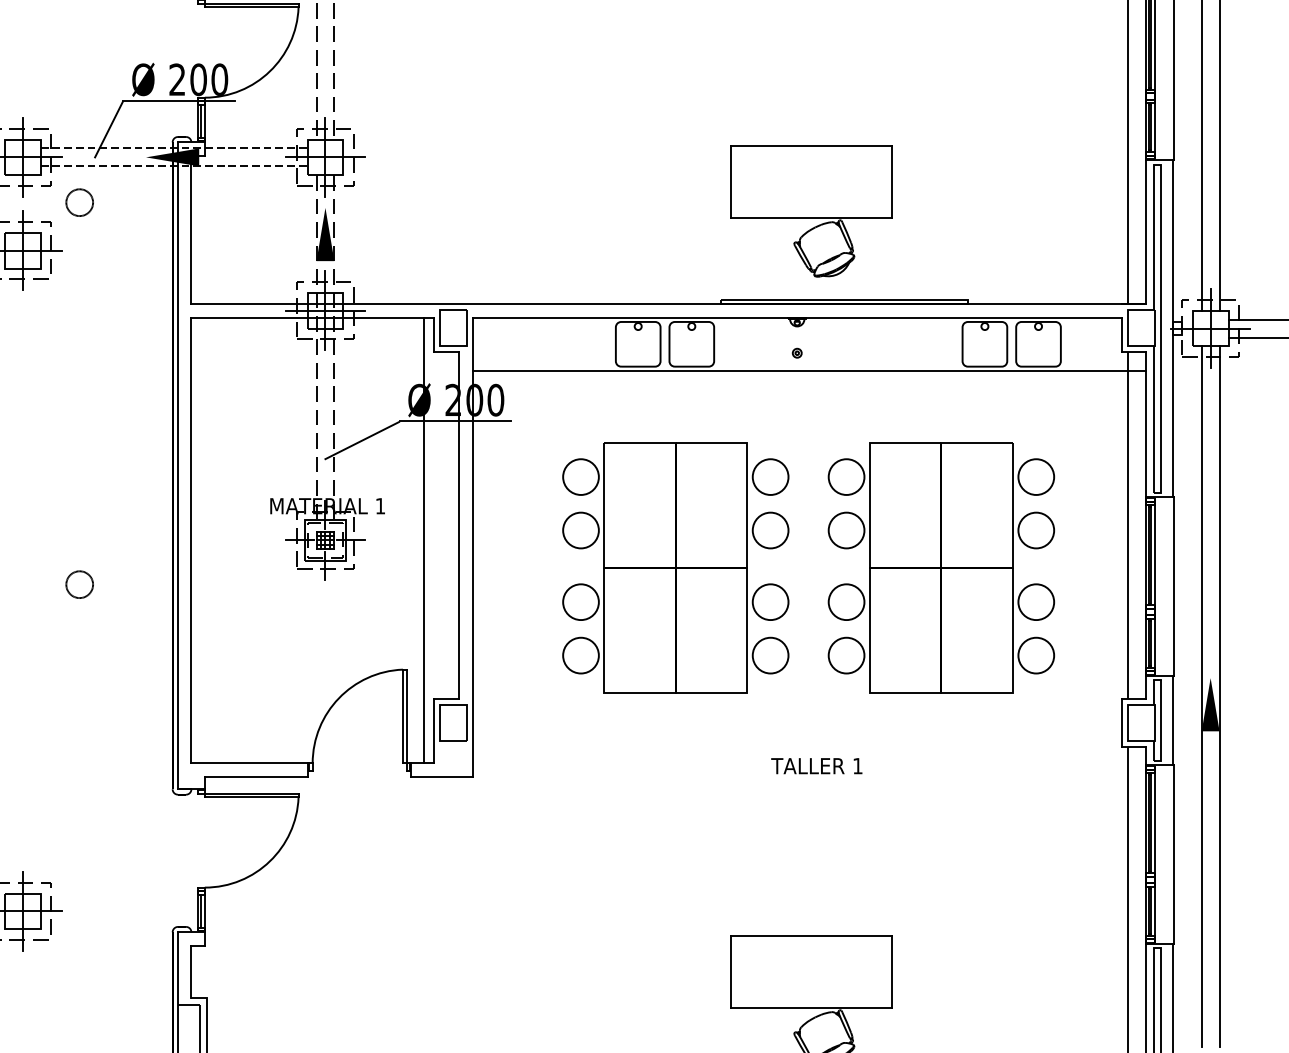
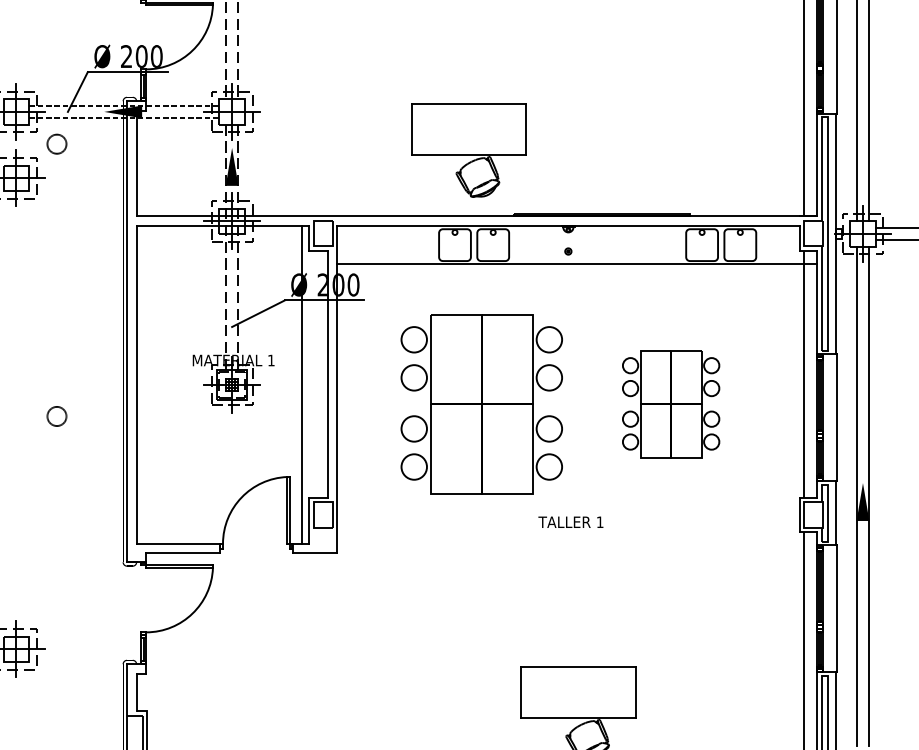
part: (811, 211) -> (468, 150), moved
part: (941, 567) -> (671, 404), size x0.6
text: (816, 766) -> (570, 522), moved

